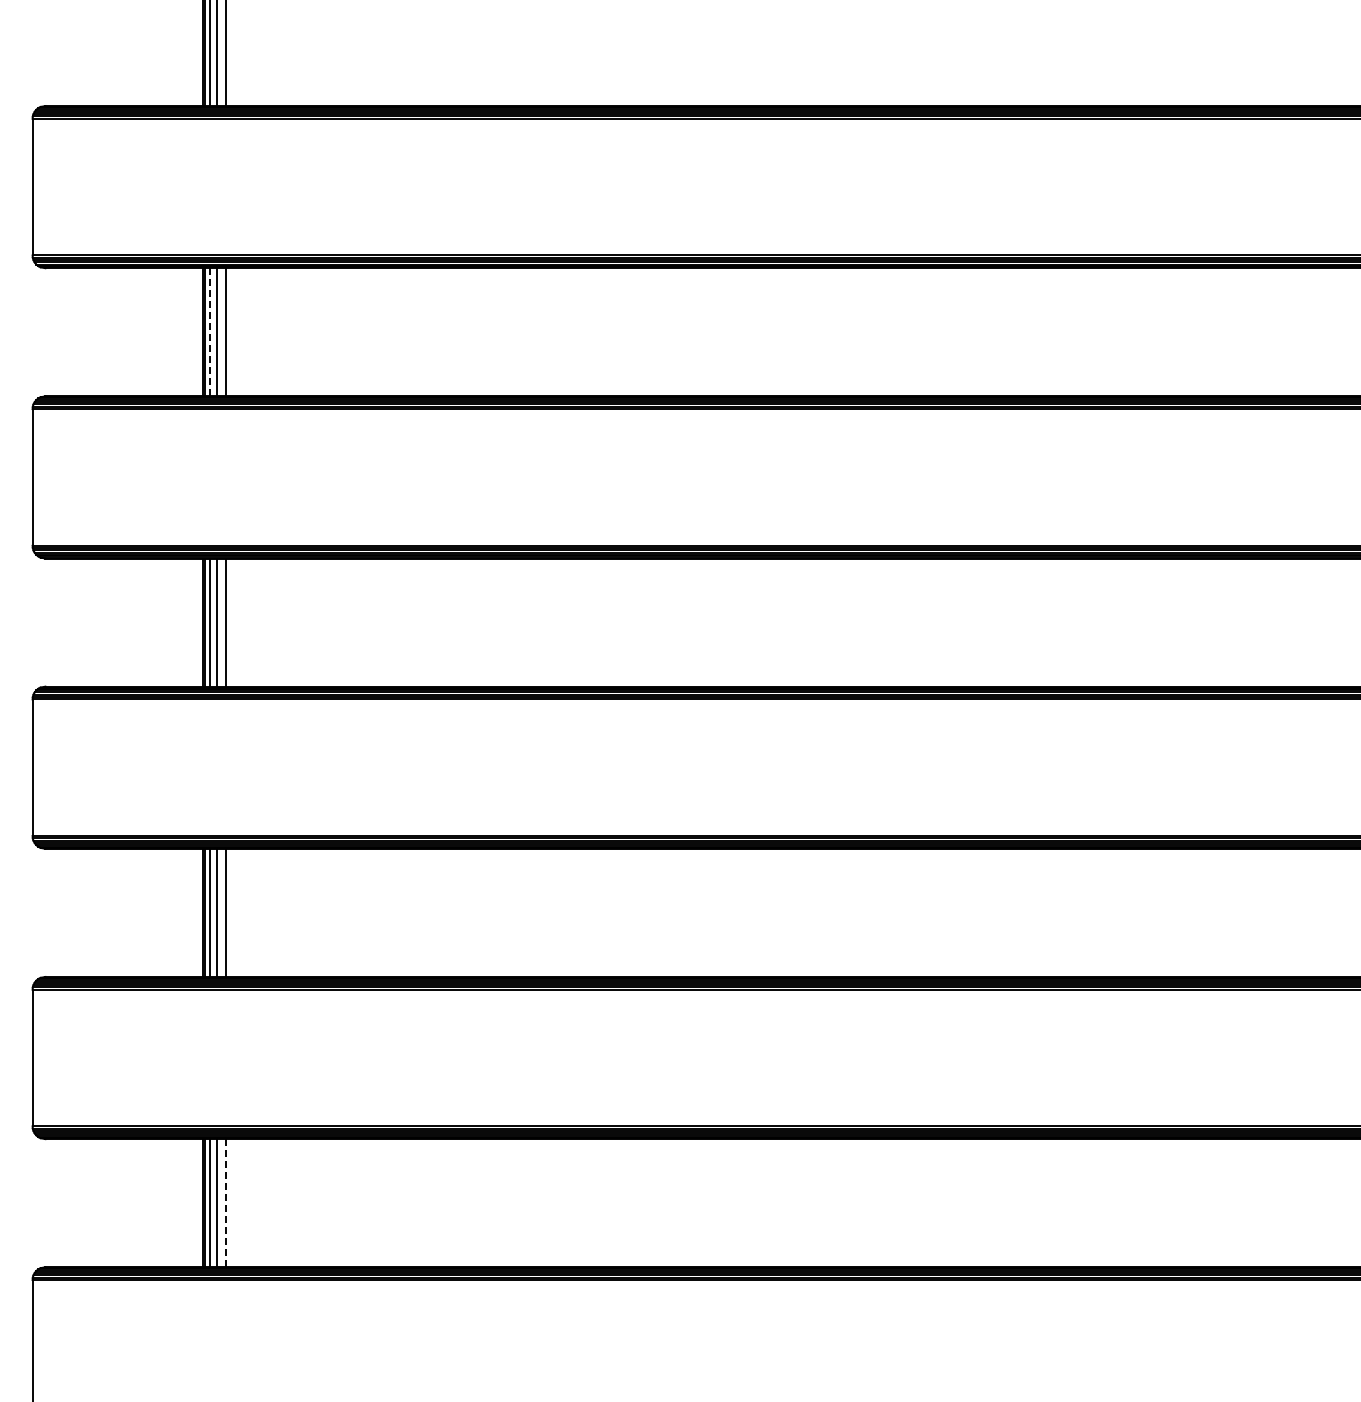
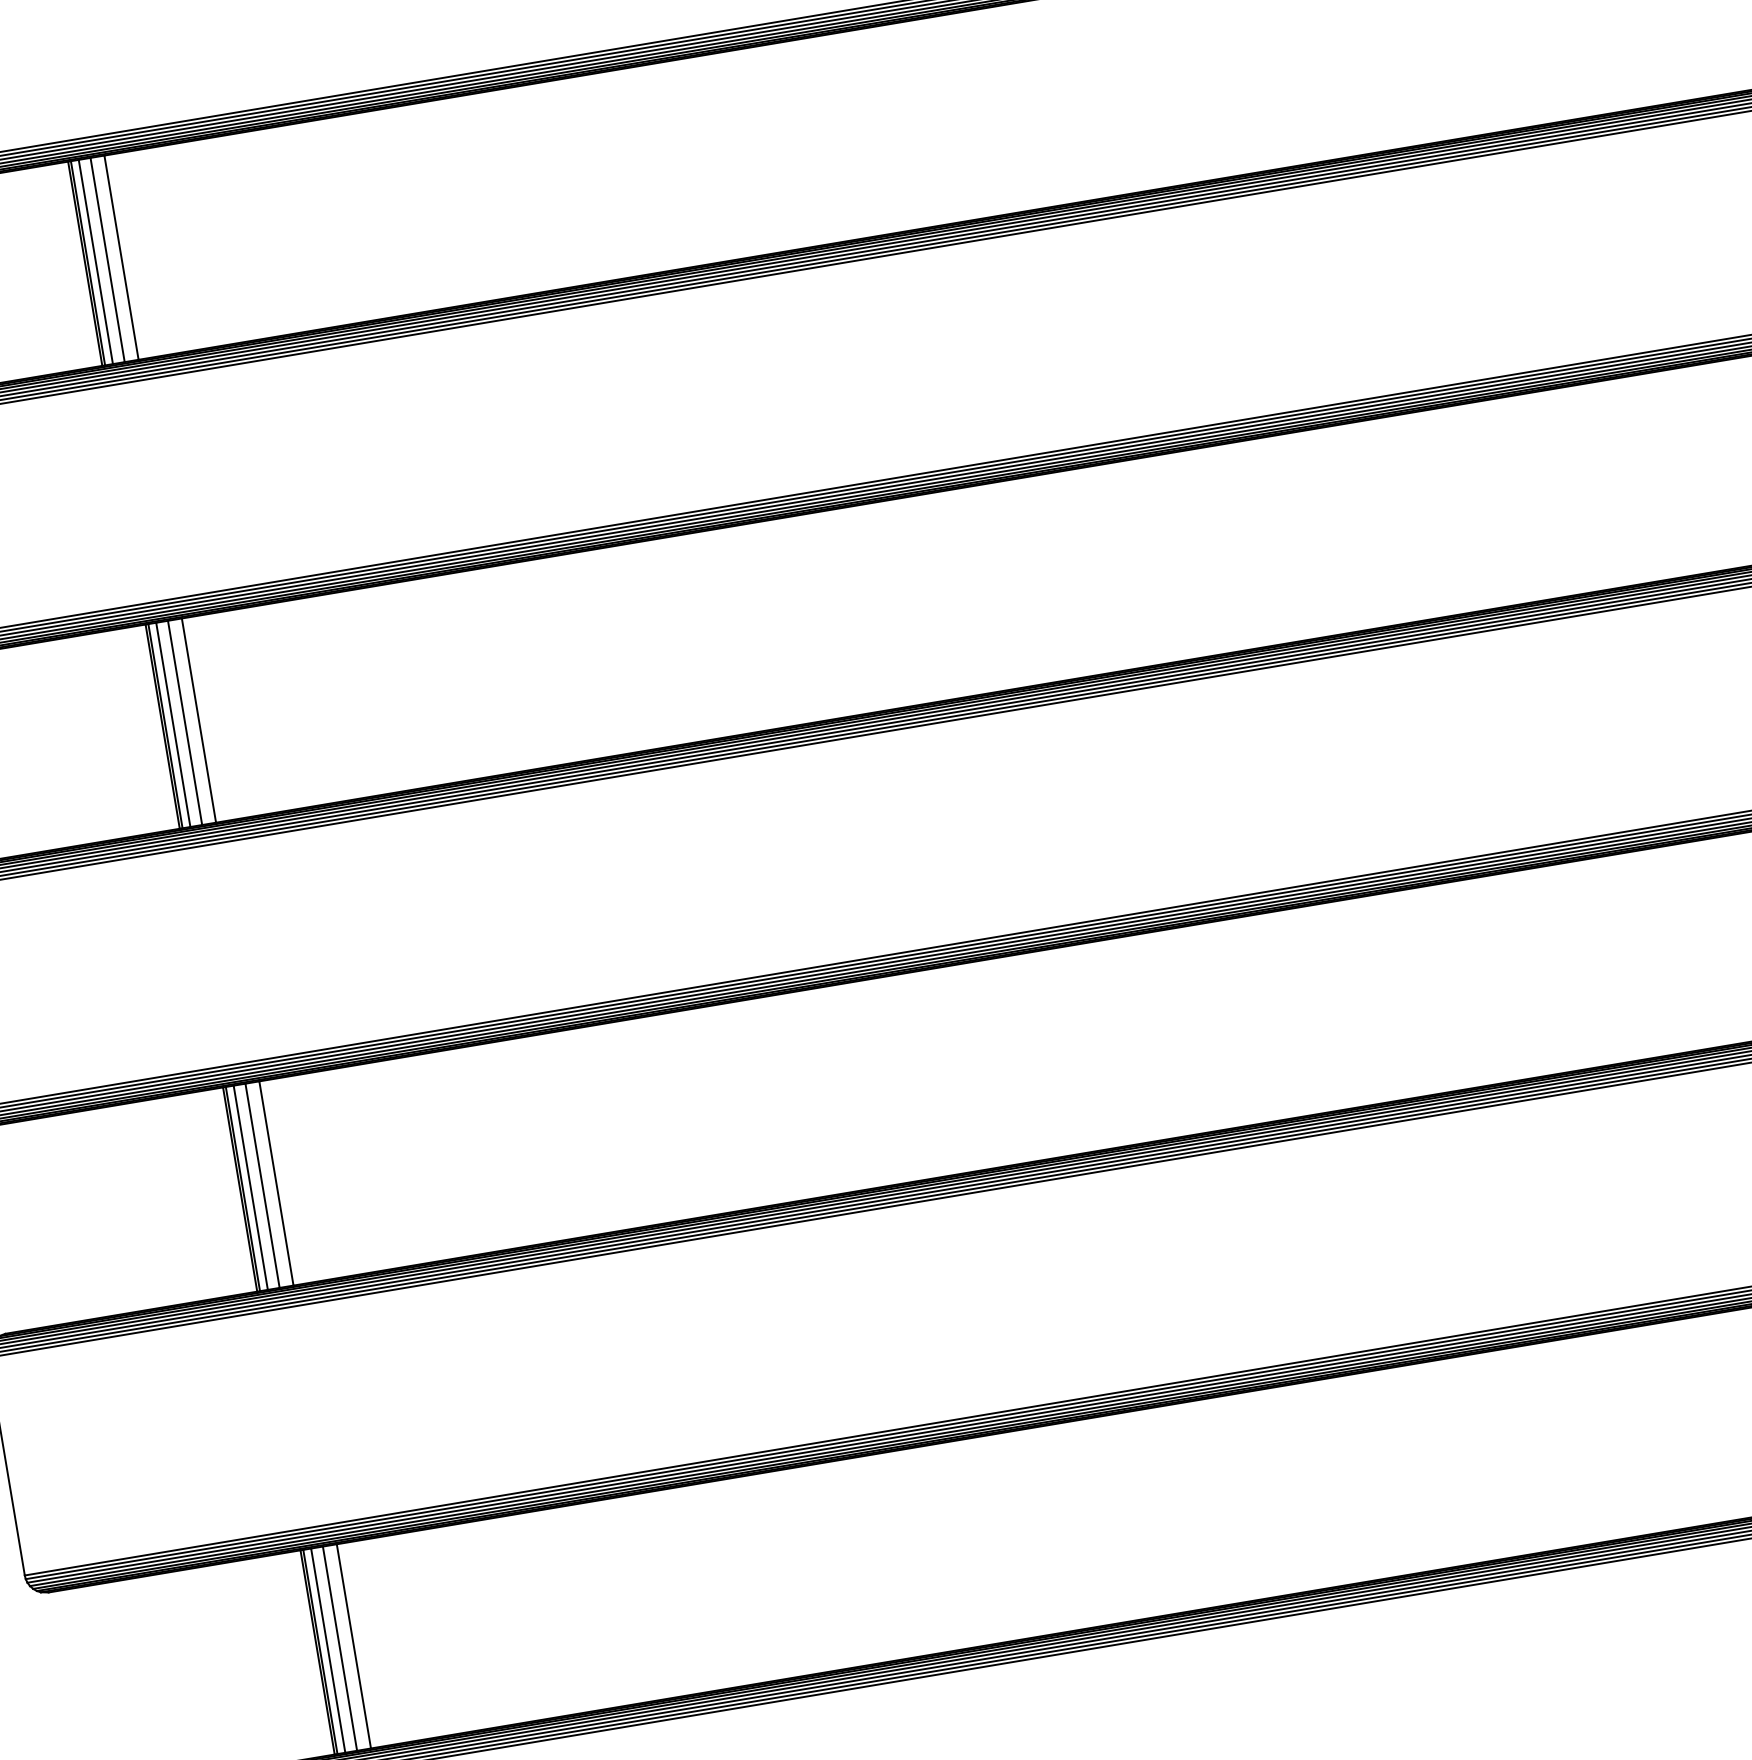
line: (210, 331) -> (96, 260), dashed -> solid
line: (226, 1203) -> (354, 1646), dashed -> solid

